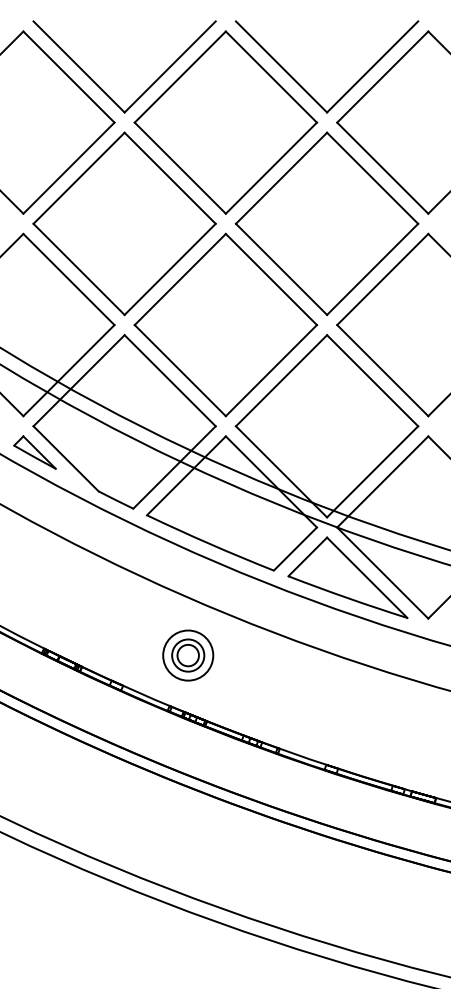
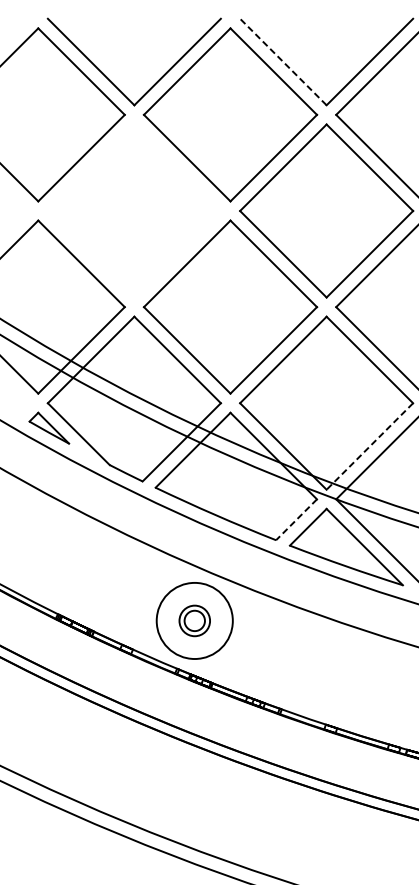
line: (281, 66) -> (283, 61), solid -> dashed
part: (124, 223) -> (134, 210), removed
line: (372, 472) -> (369, 447), solid -> dashed
line: (295, 549) -> (296, 520), solid -> dashed
circle: (188, 655) -> (195, 620), size x1.6

